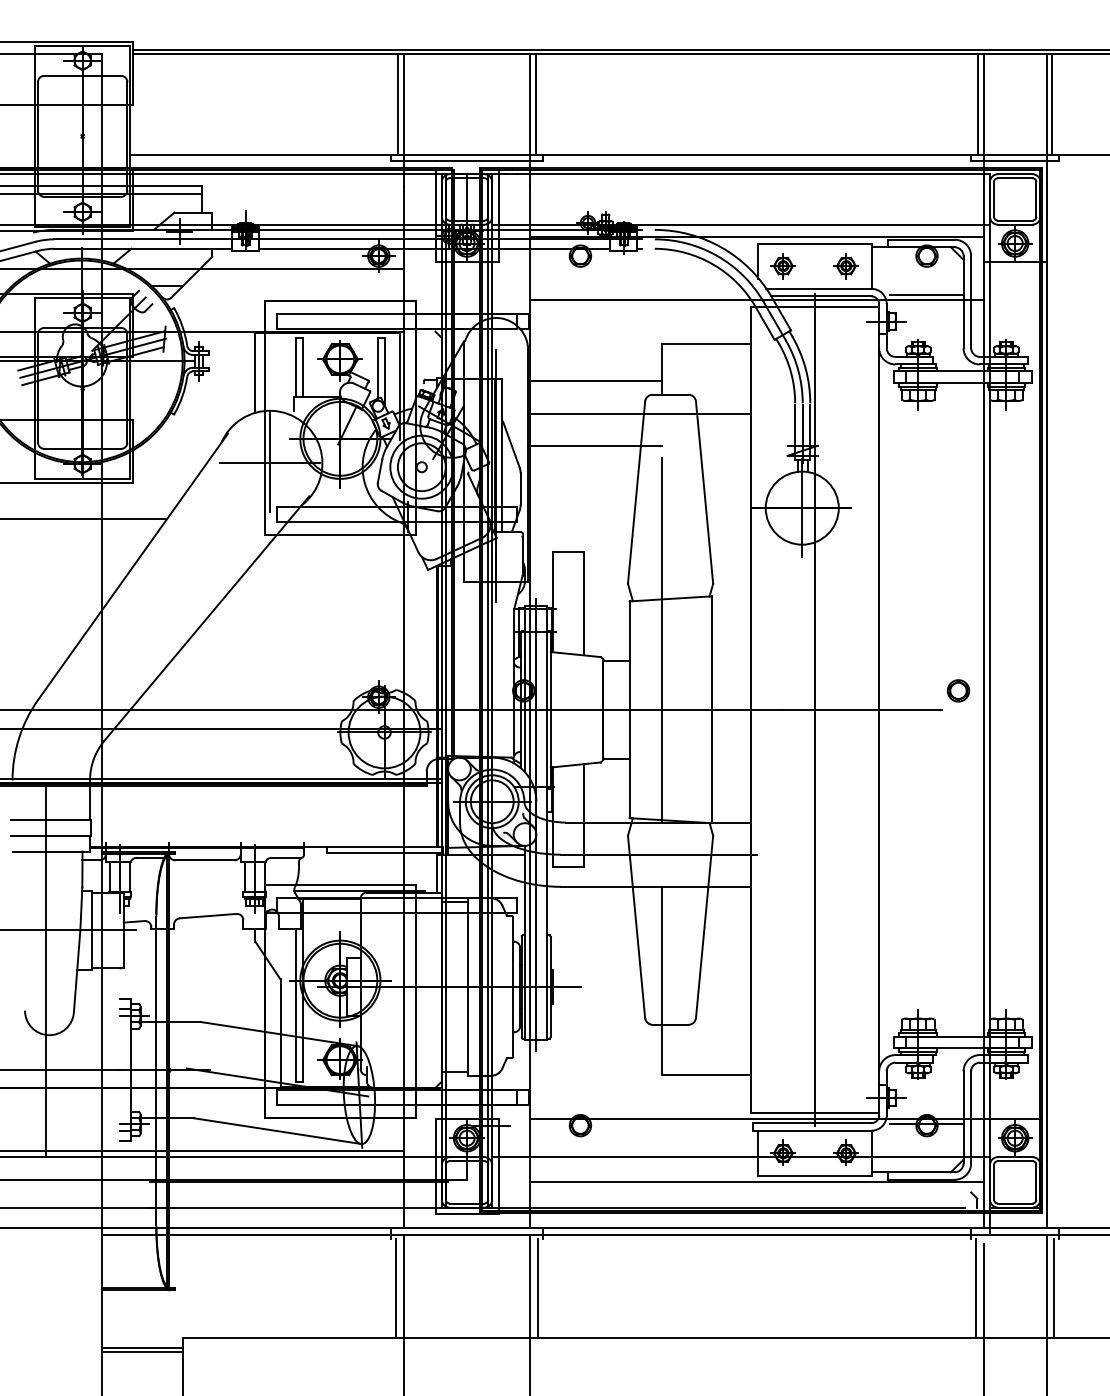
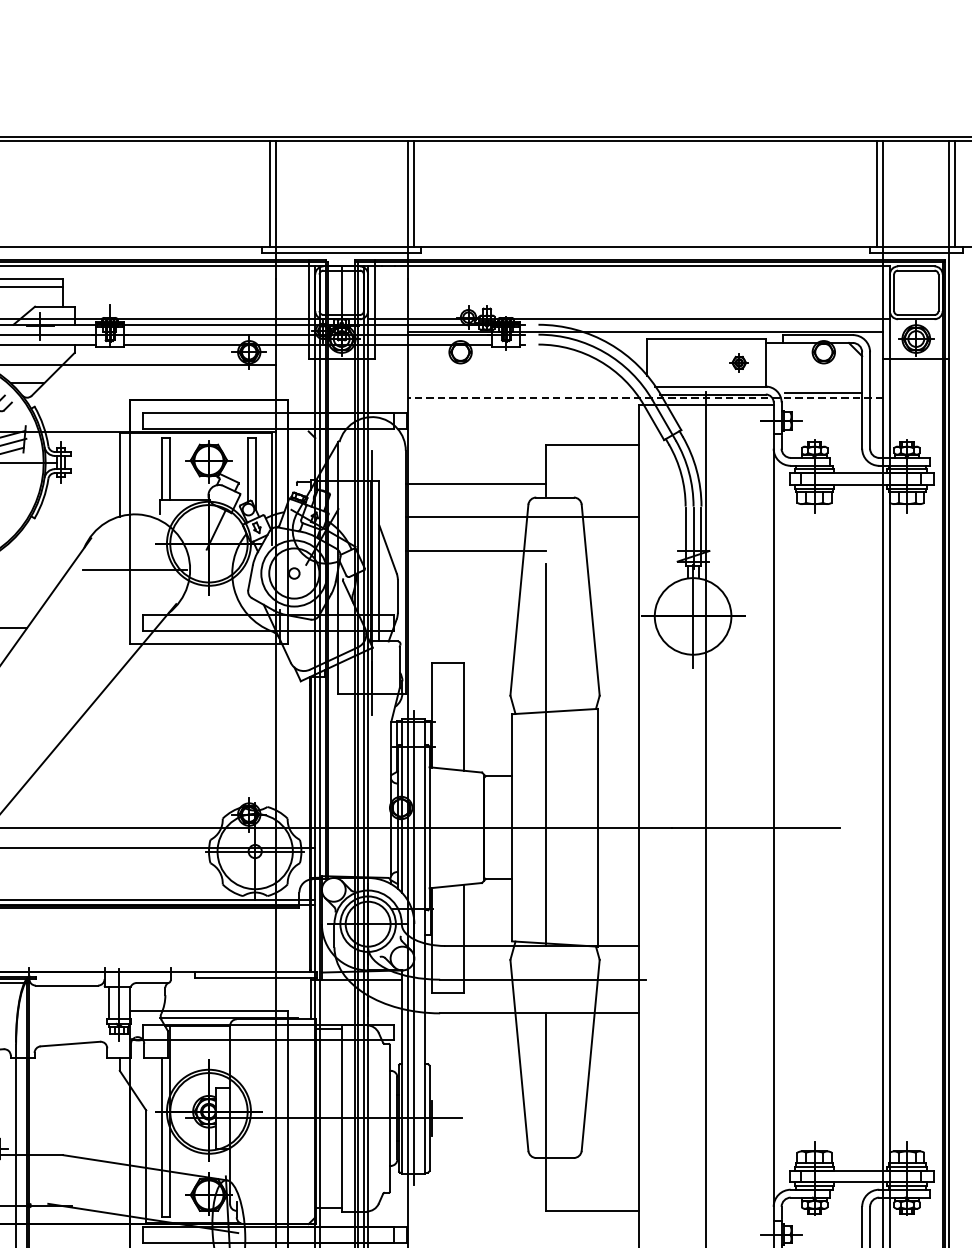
part: (782, 266) -> (672, 363), removed
part: (845, 266) -> (738, 363), size x0.7
line: (756, 300) -> (645, 398), solid -> dashed
line: (269, 460) -> (134, 566), removed
part: (958, 690) -> (856, 807), removed

